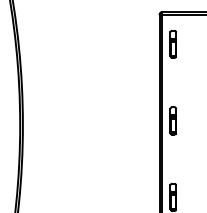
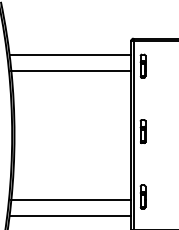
line: (88, 30) -> (70, 54), added
line: (89, 49) -> (71, 70), added
line: (89, 200) -> (71, 199), added

